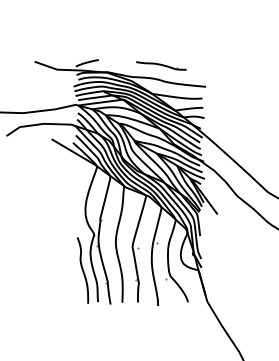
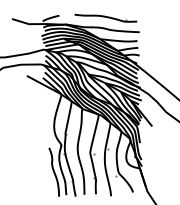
part: (161, 65) -> (106, 17), size x1.67

